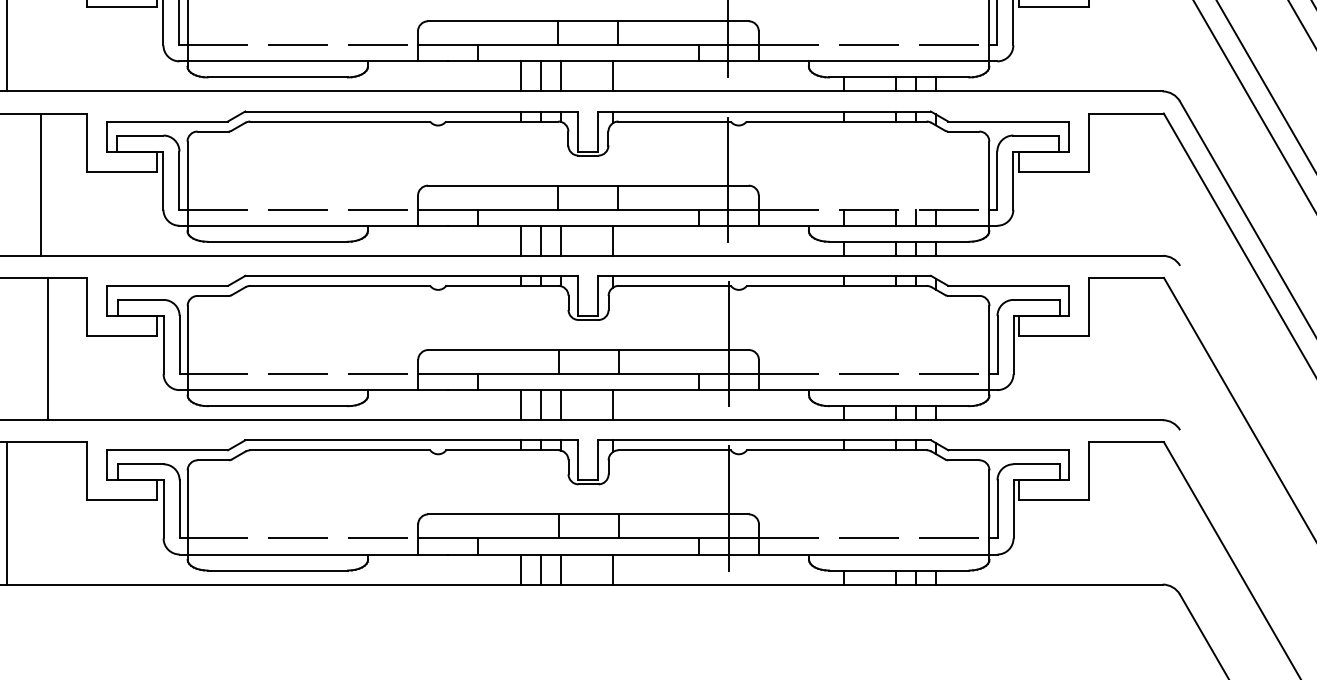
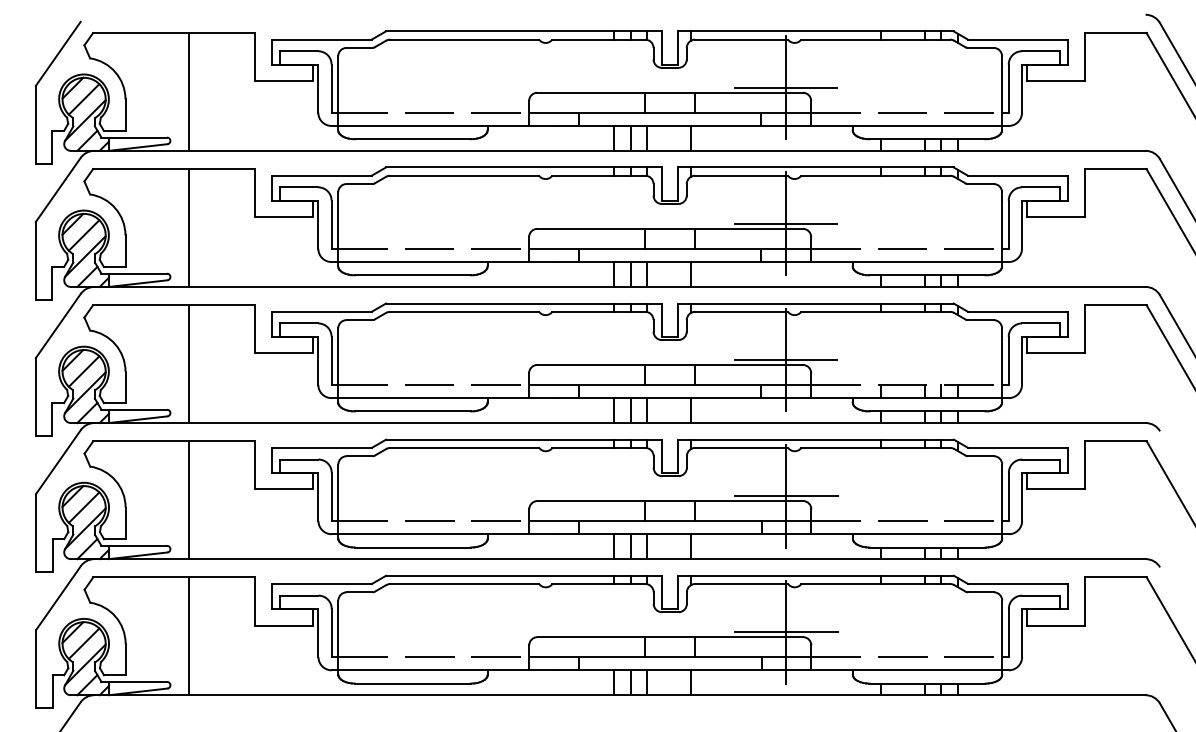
line: (727, 14) -> (785, 223), added
line: (727, 179) -> (785, 359), added
line: (40, 185) -> (188, 364), moved
line: (727, 344) -> (785, 496), added
line: (47, 349) -> (188, 500), moved
line: (727, 508) -> (785, 632), added

